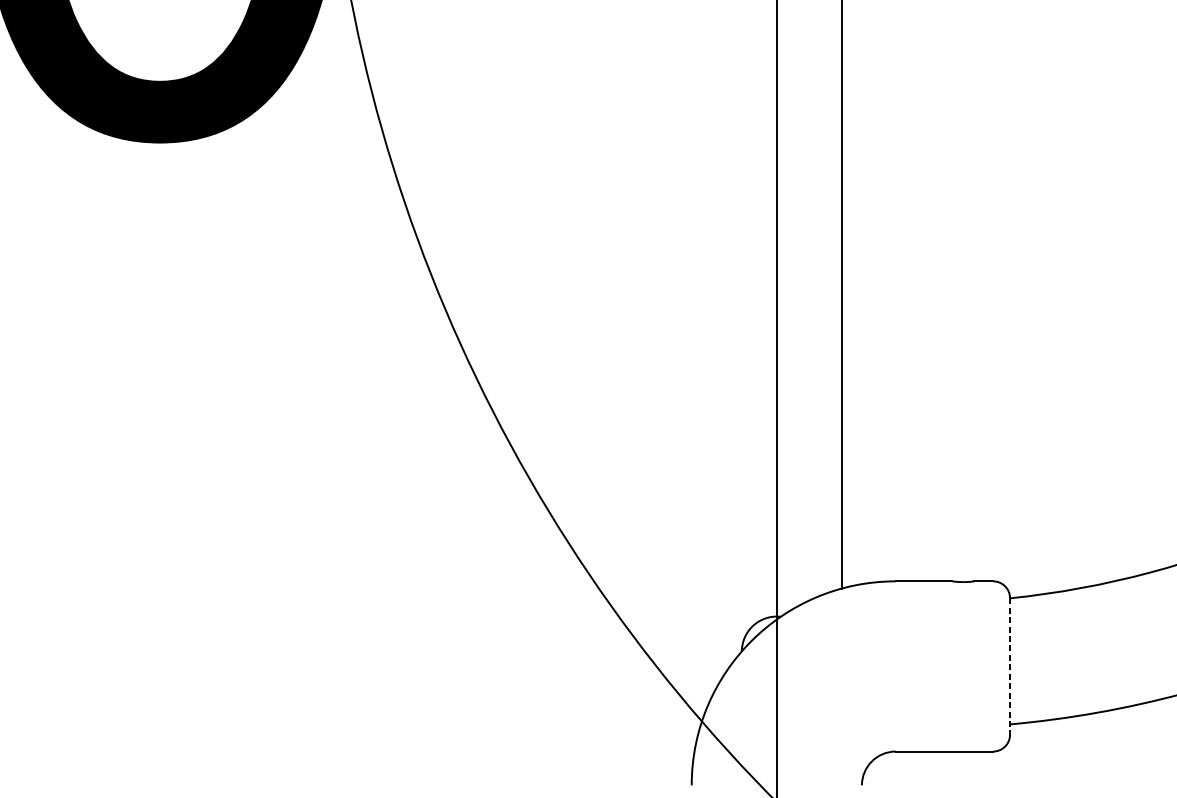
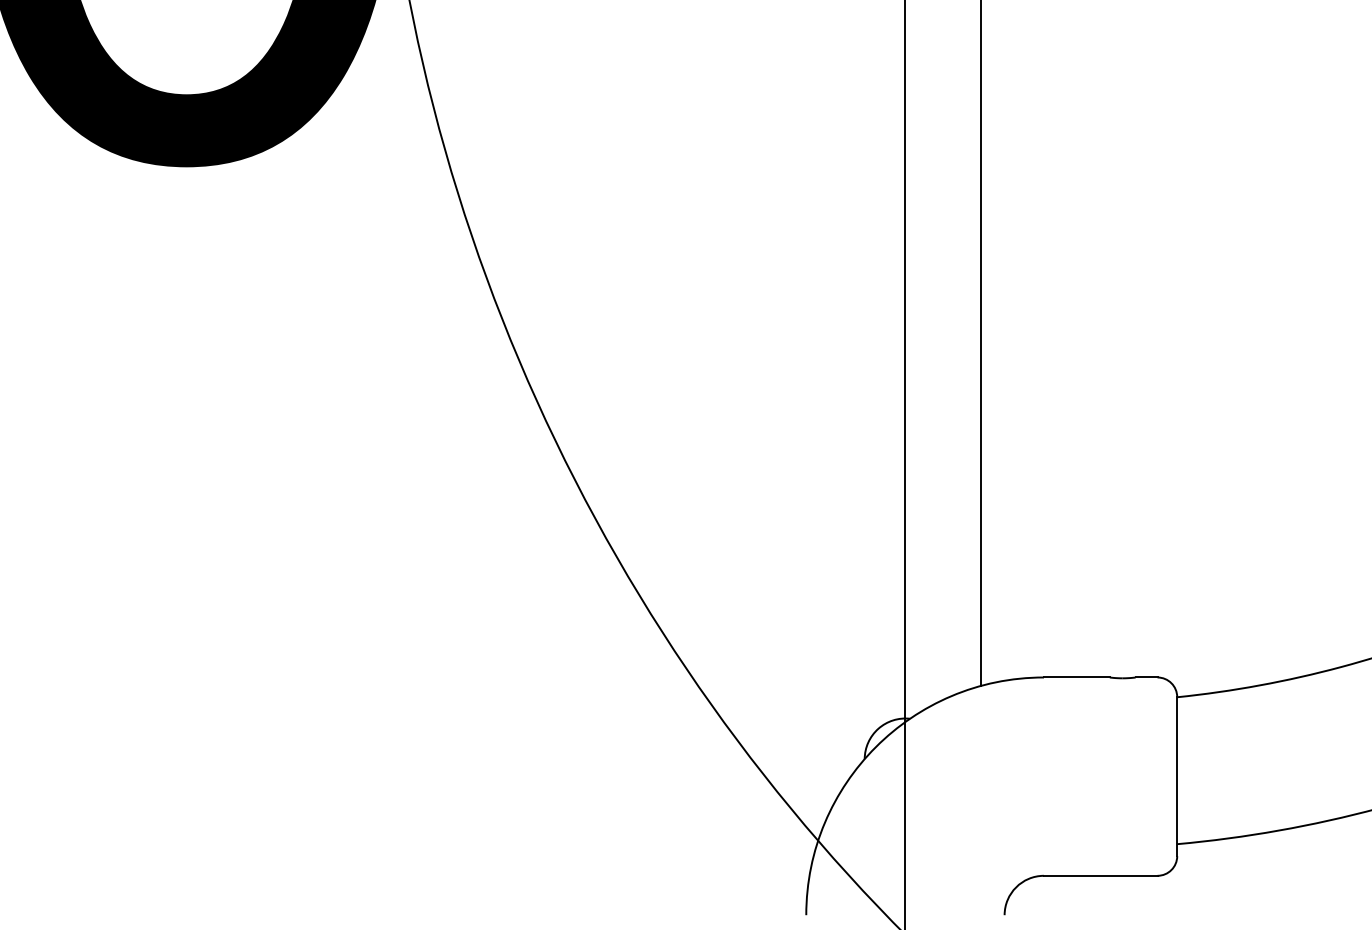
line: (1010, 667) -> (1177, 777), dashed -> solid

